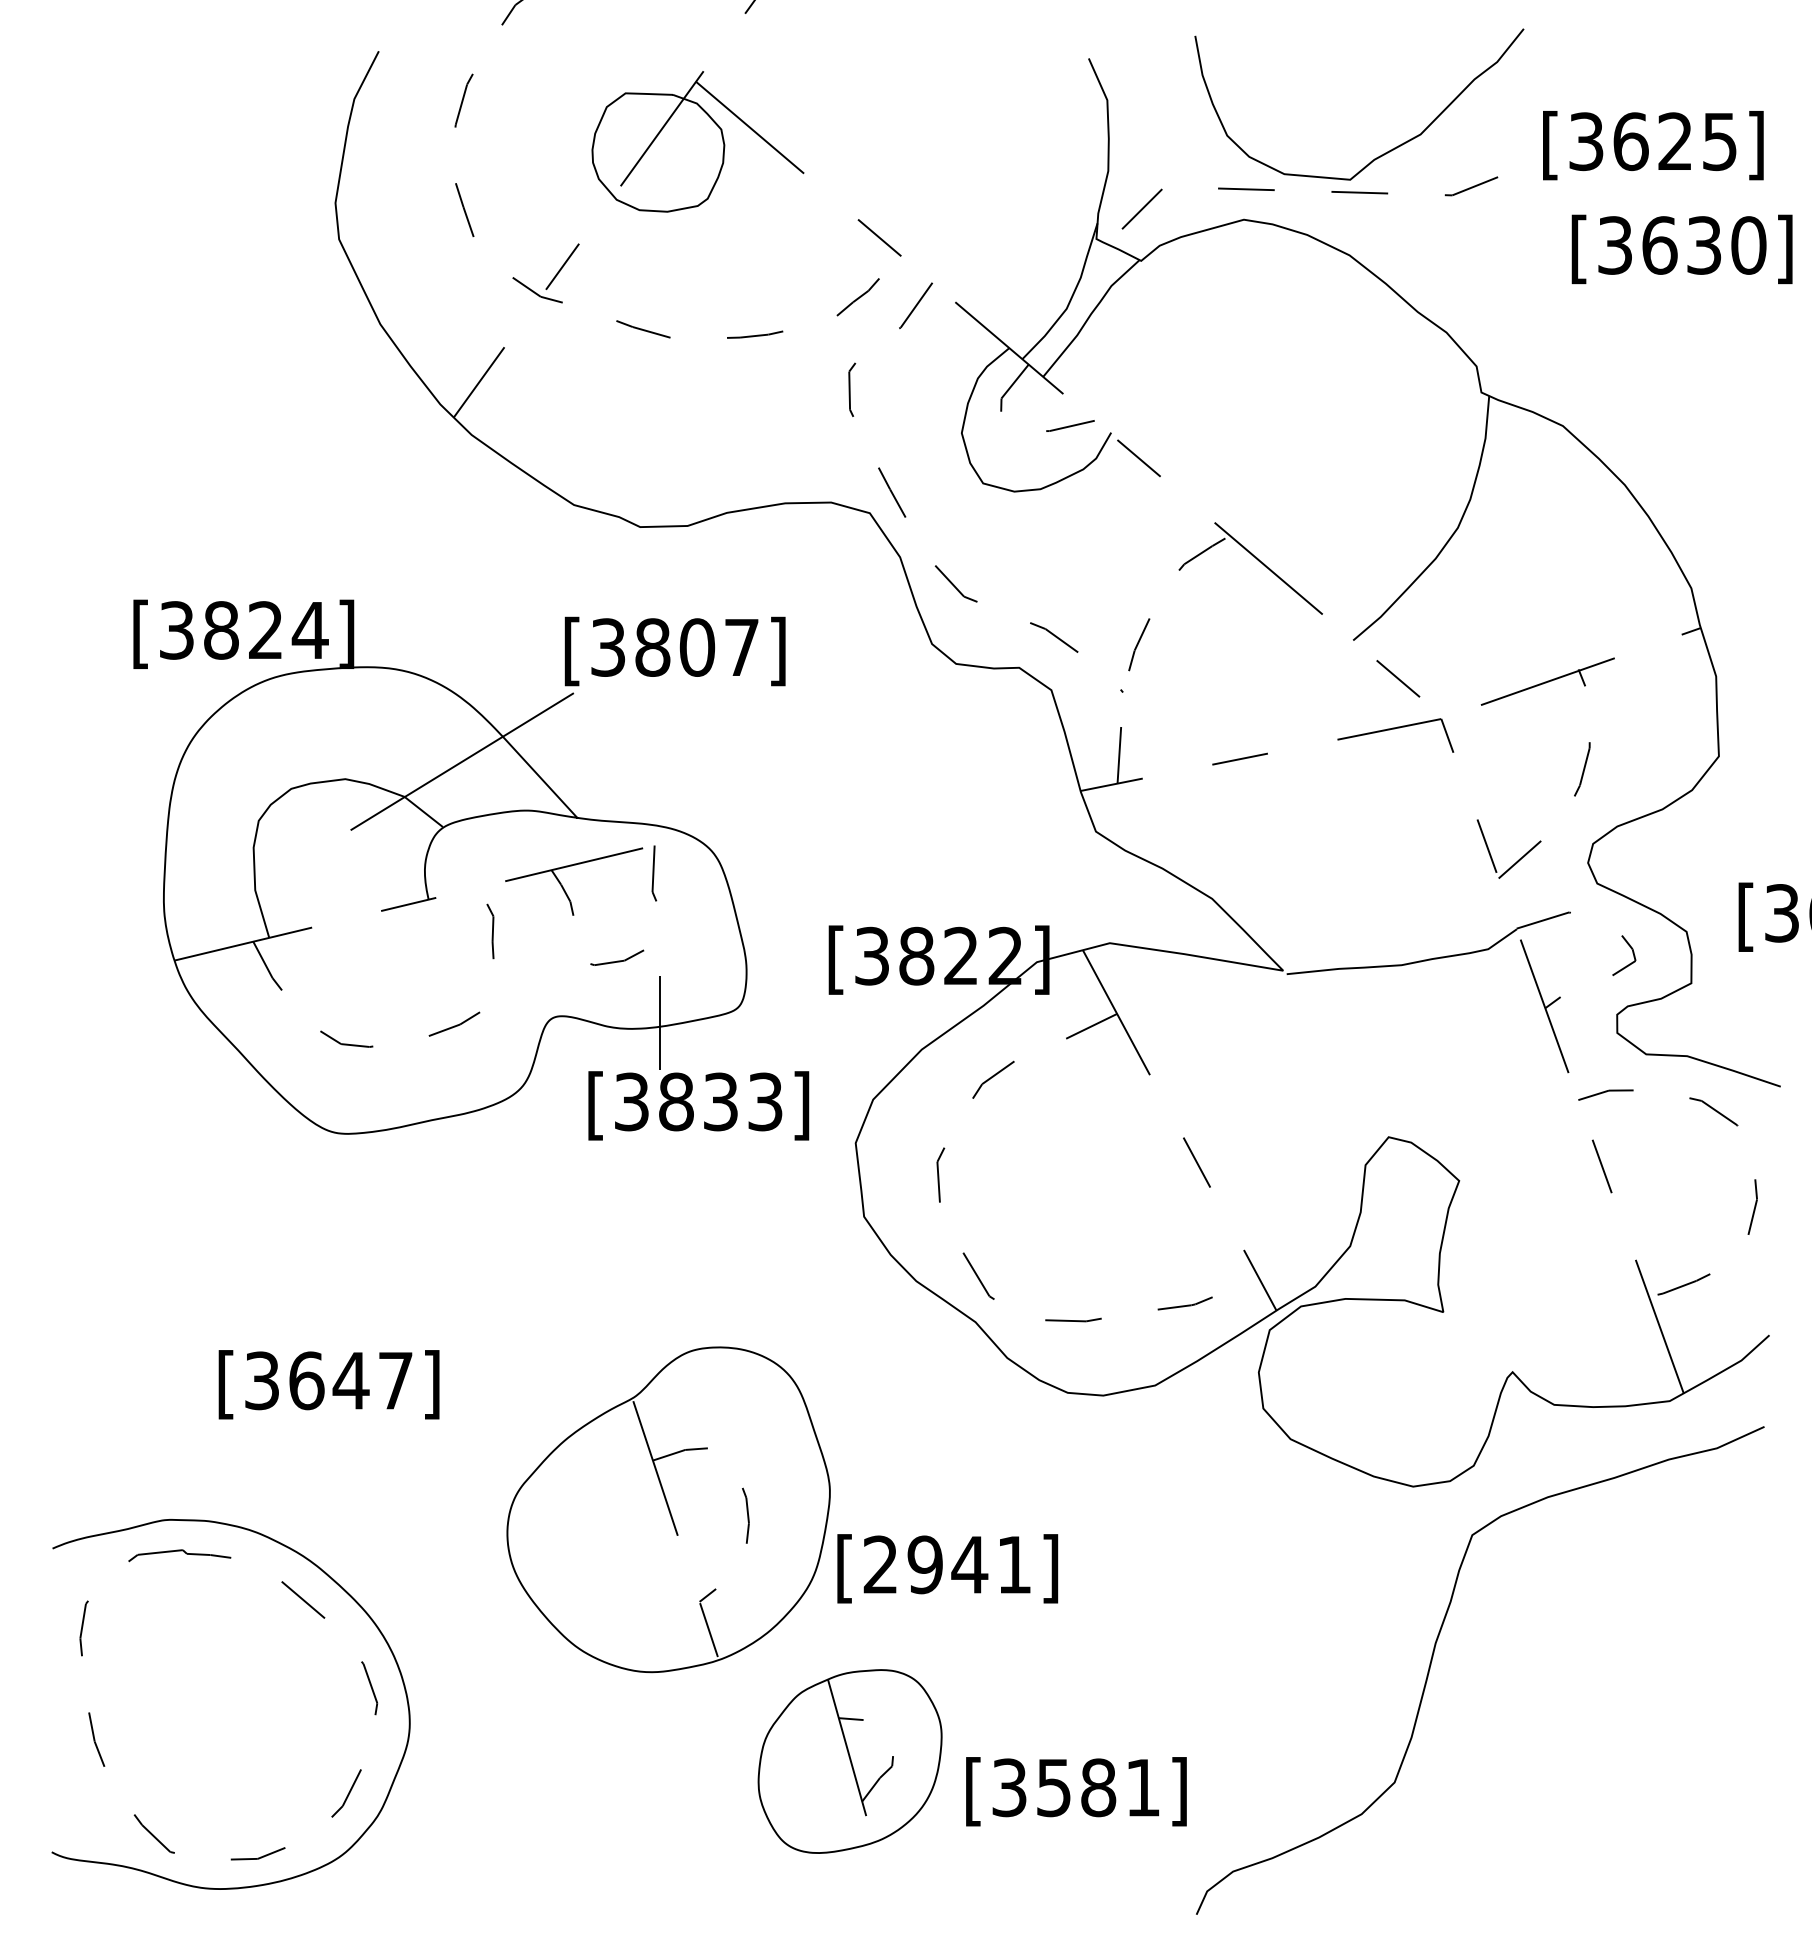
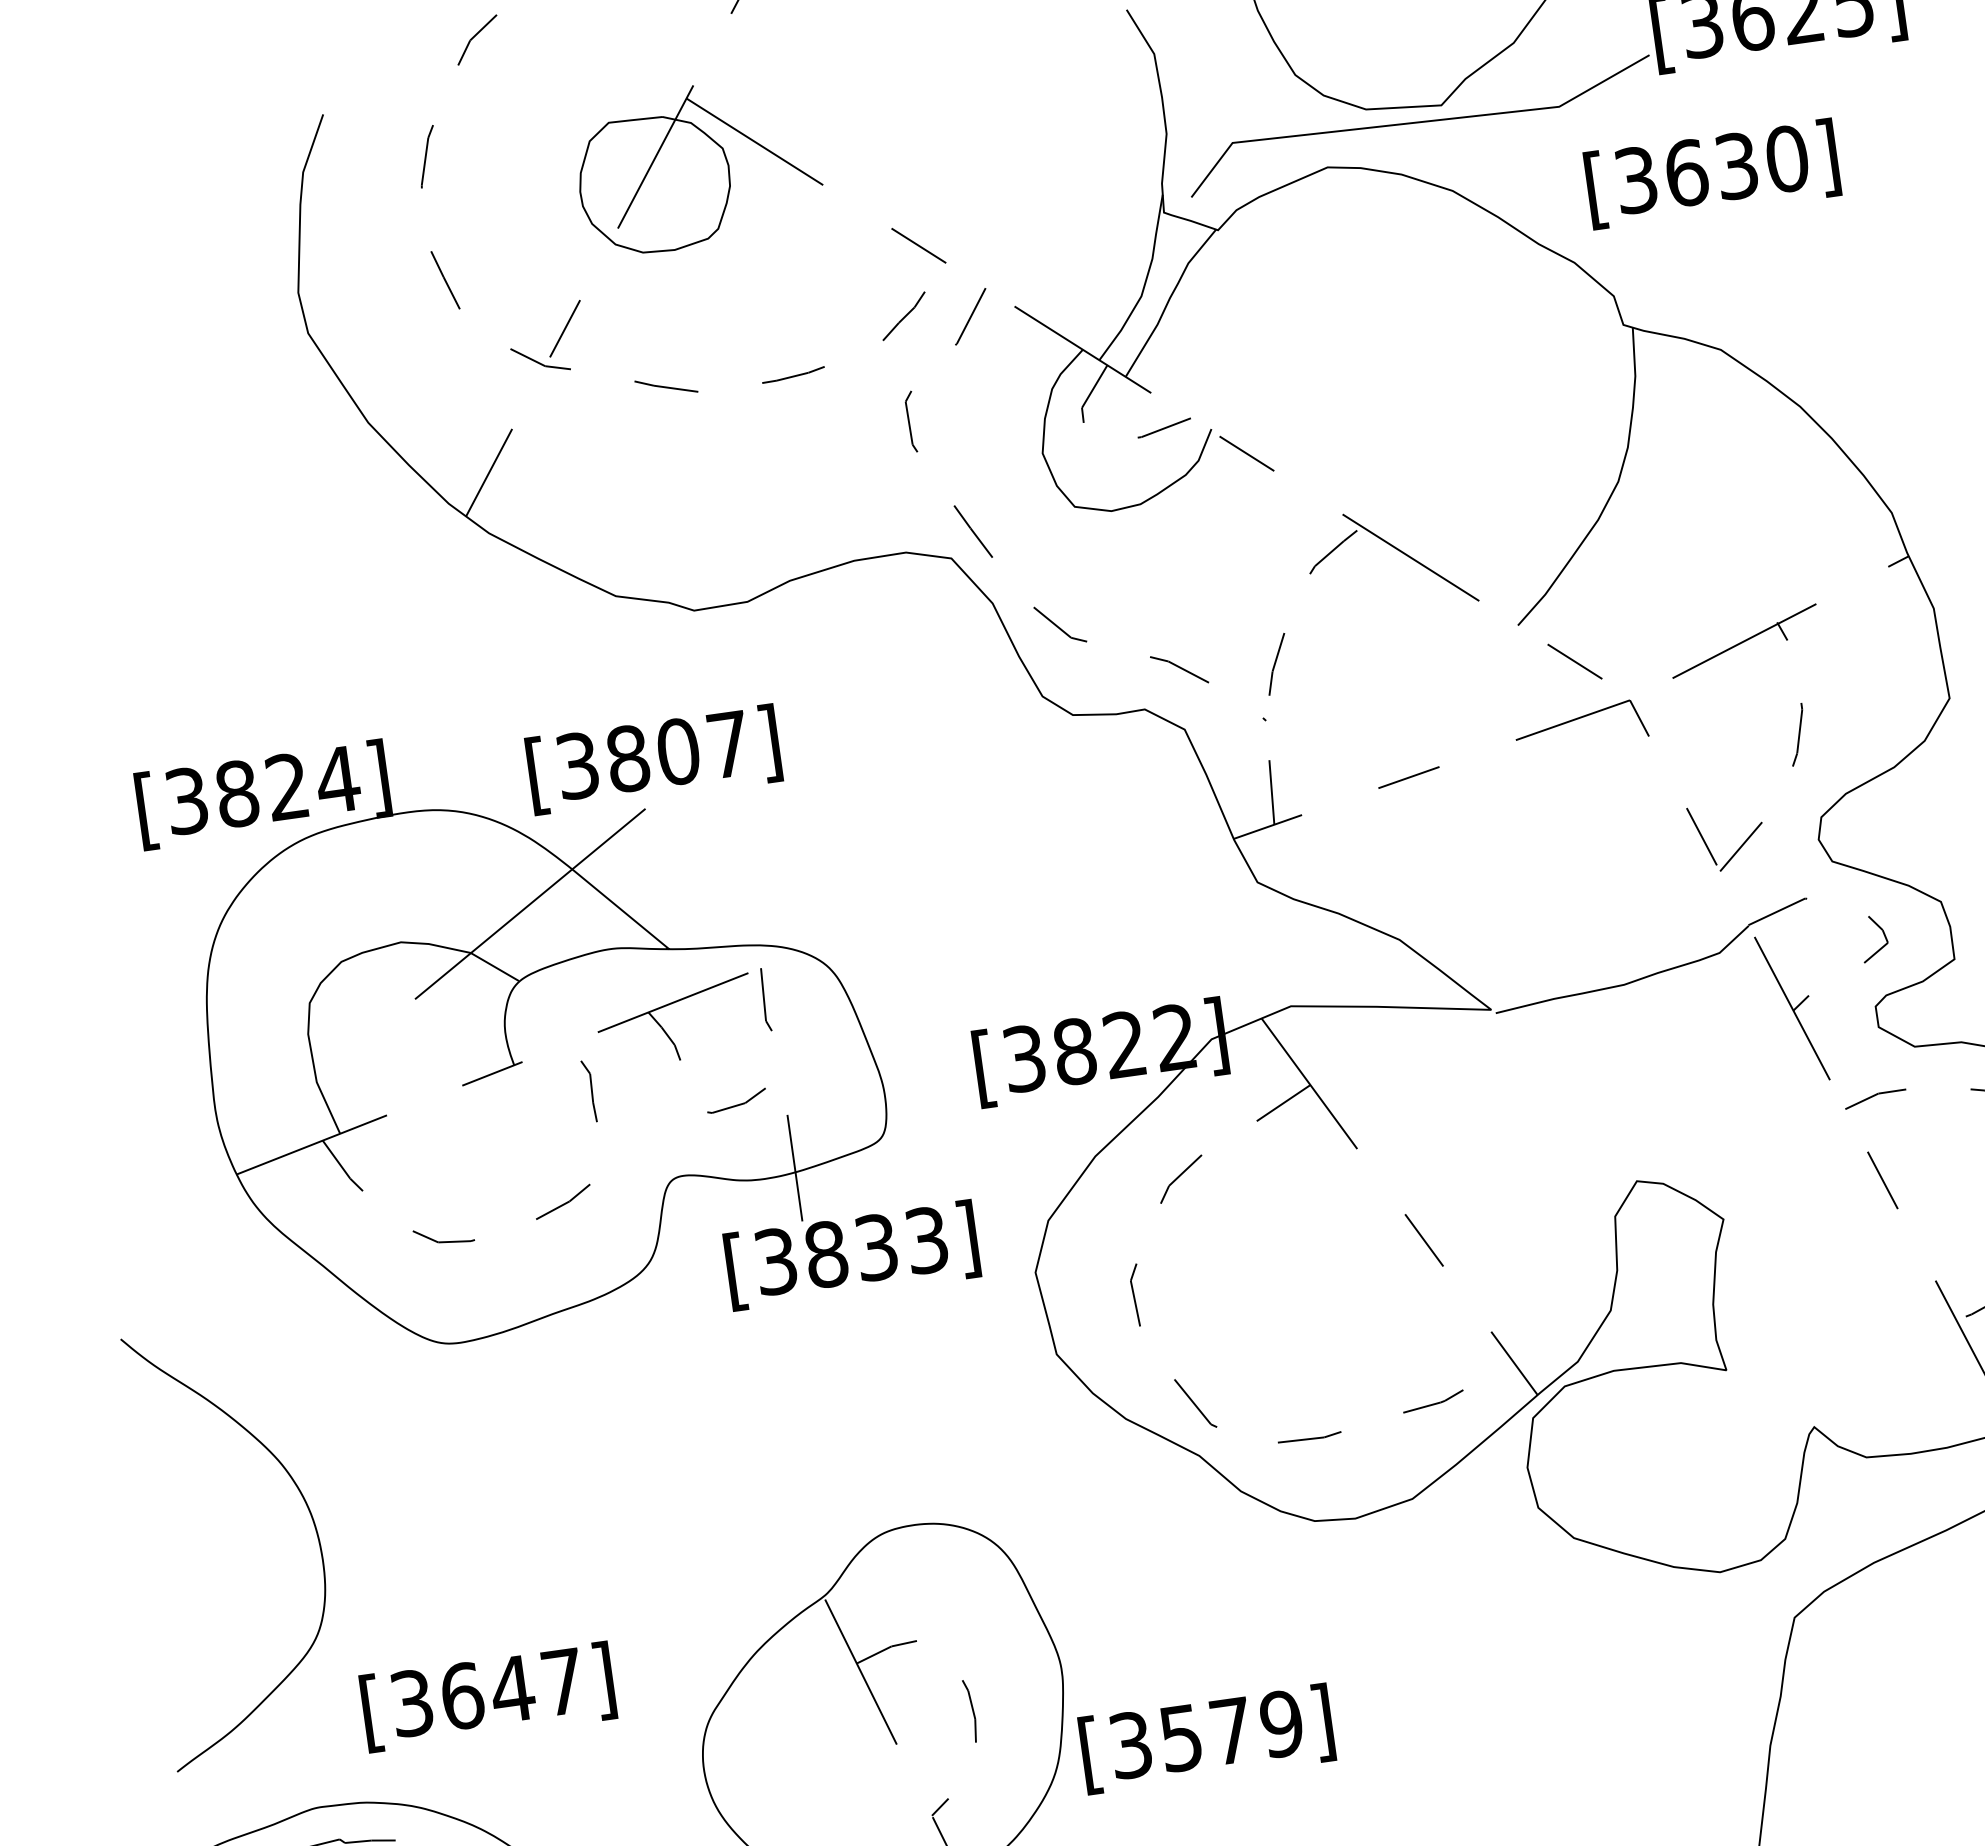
line: (1324, 191) -> (1414, 122), dashed -> solid
text: (1681, 249) -> (1711, 174), moved
text: (674, 651) -> (653, 759), moved
curve: (195, 1261) -> (308, 1511), added
text: (328, 1384) -> (487, 1696), moved
text: (947, 1564) -> (1206, 1734), [2941] -> [3579]

